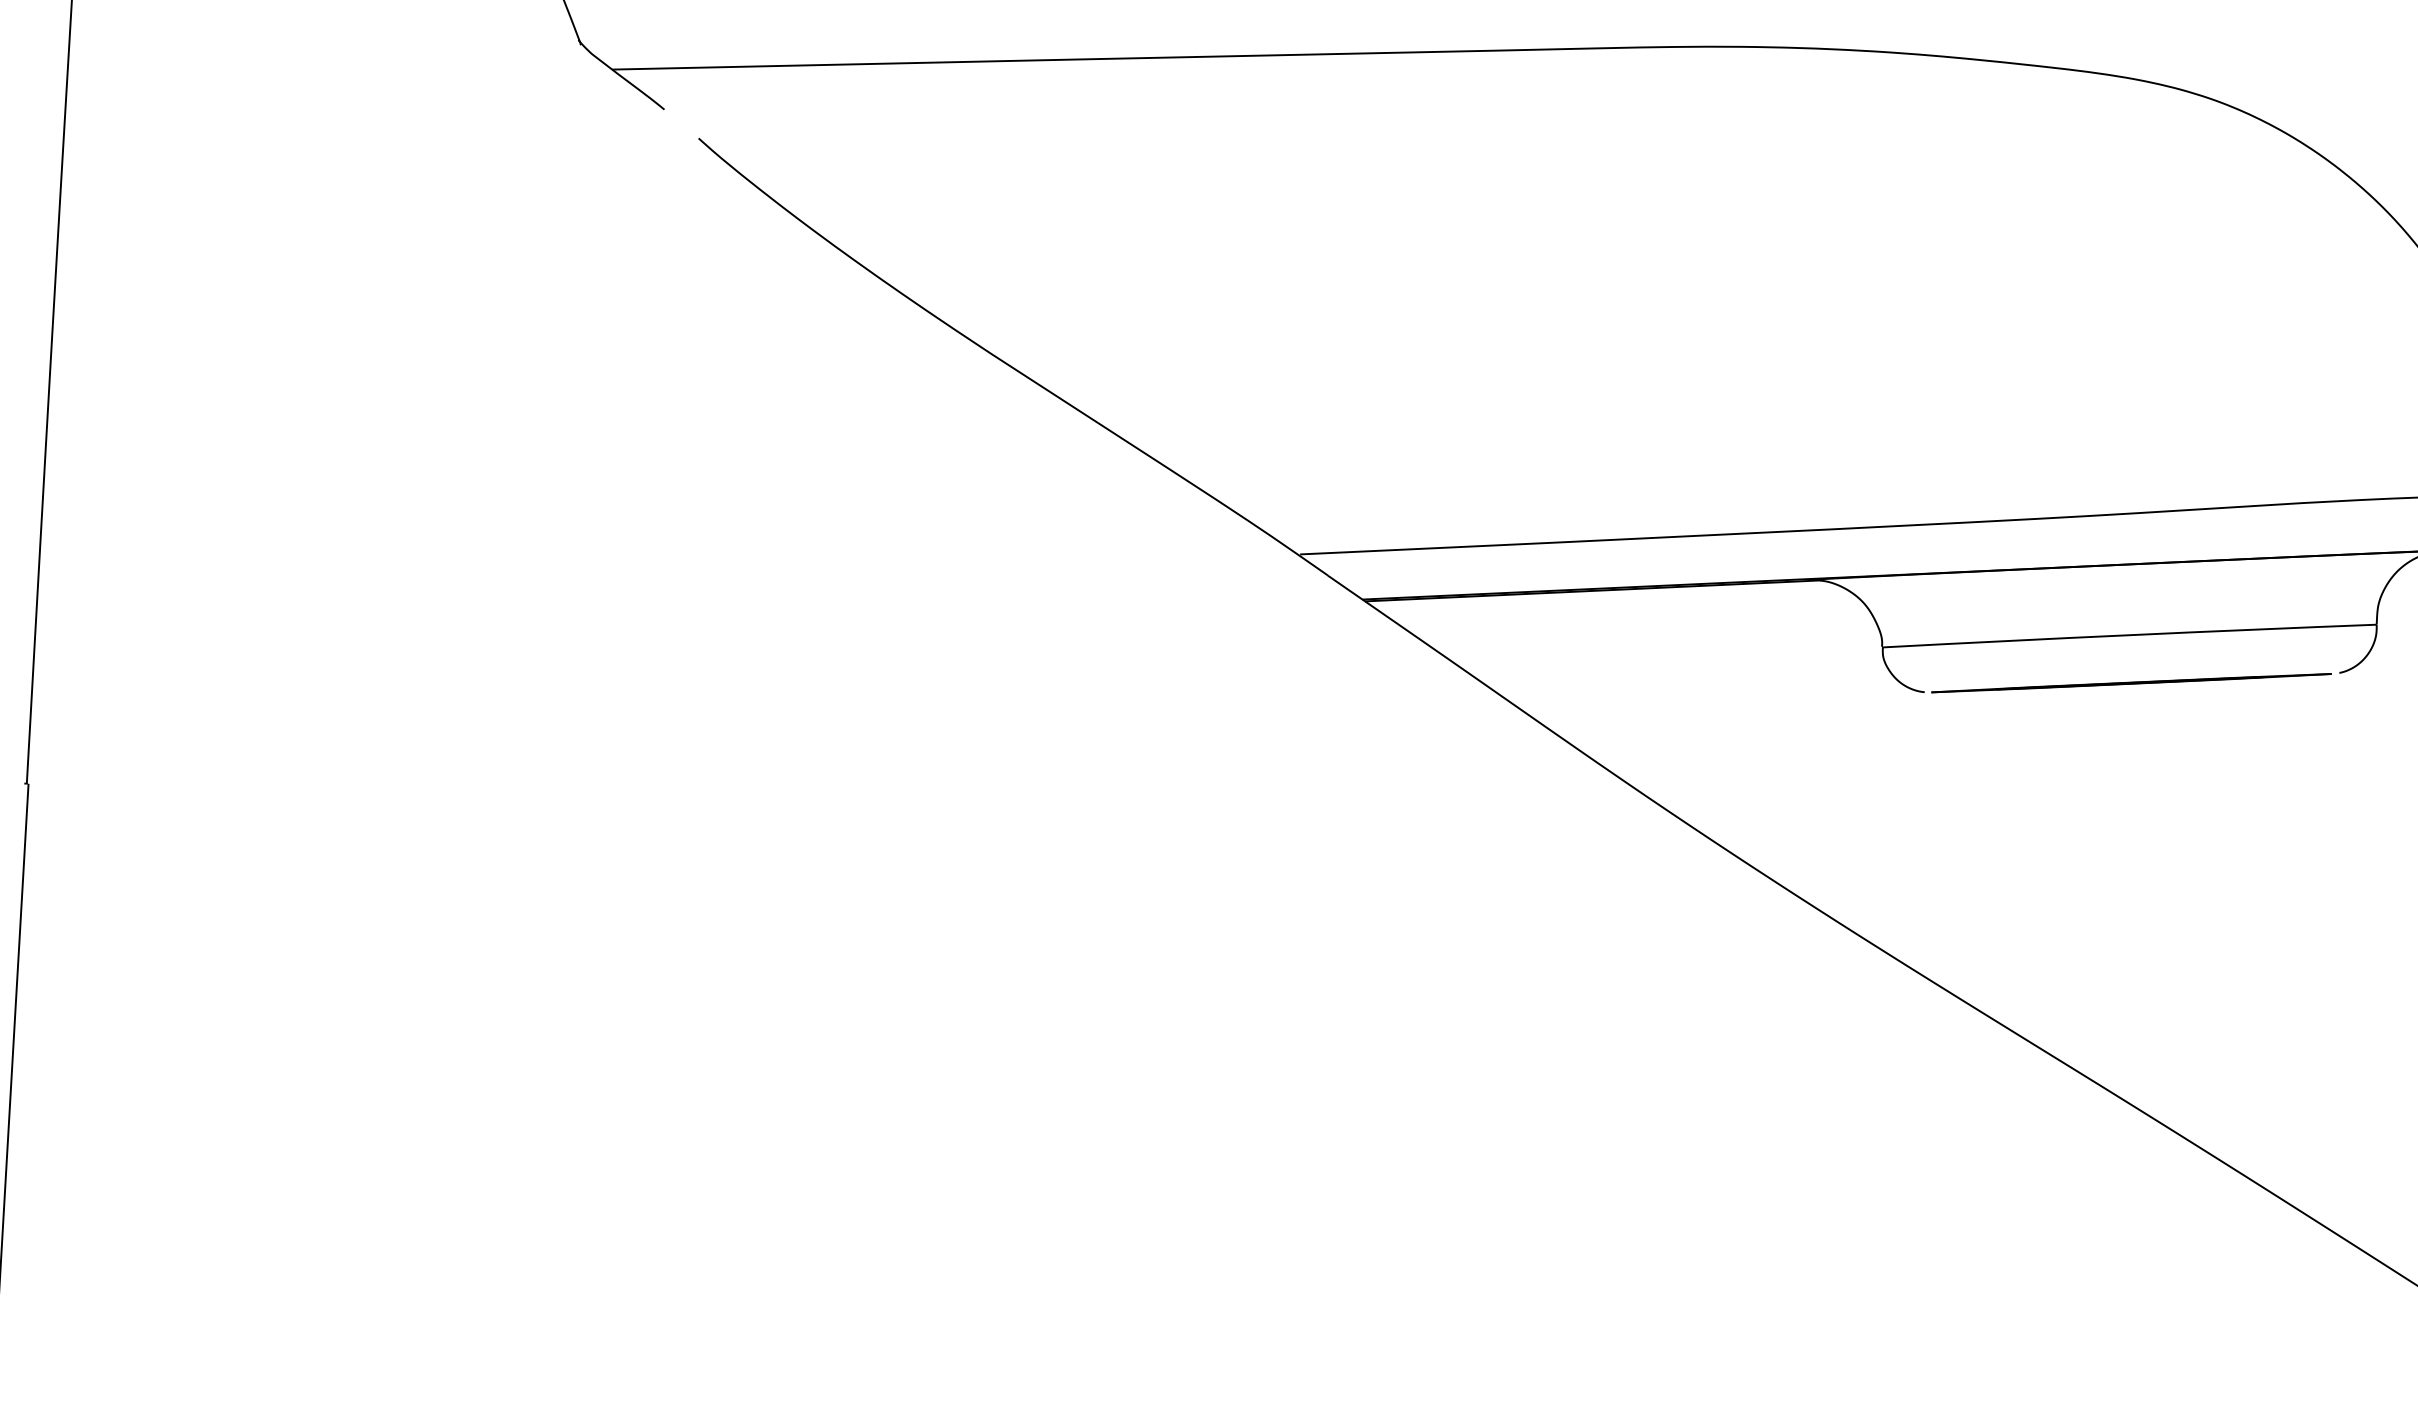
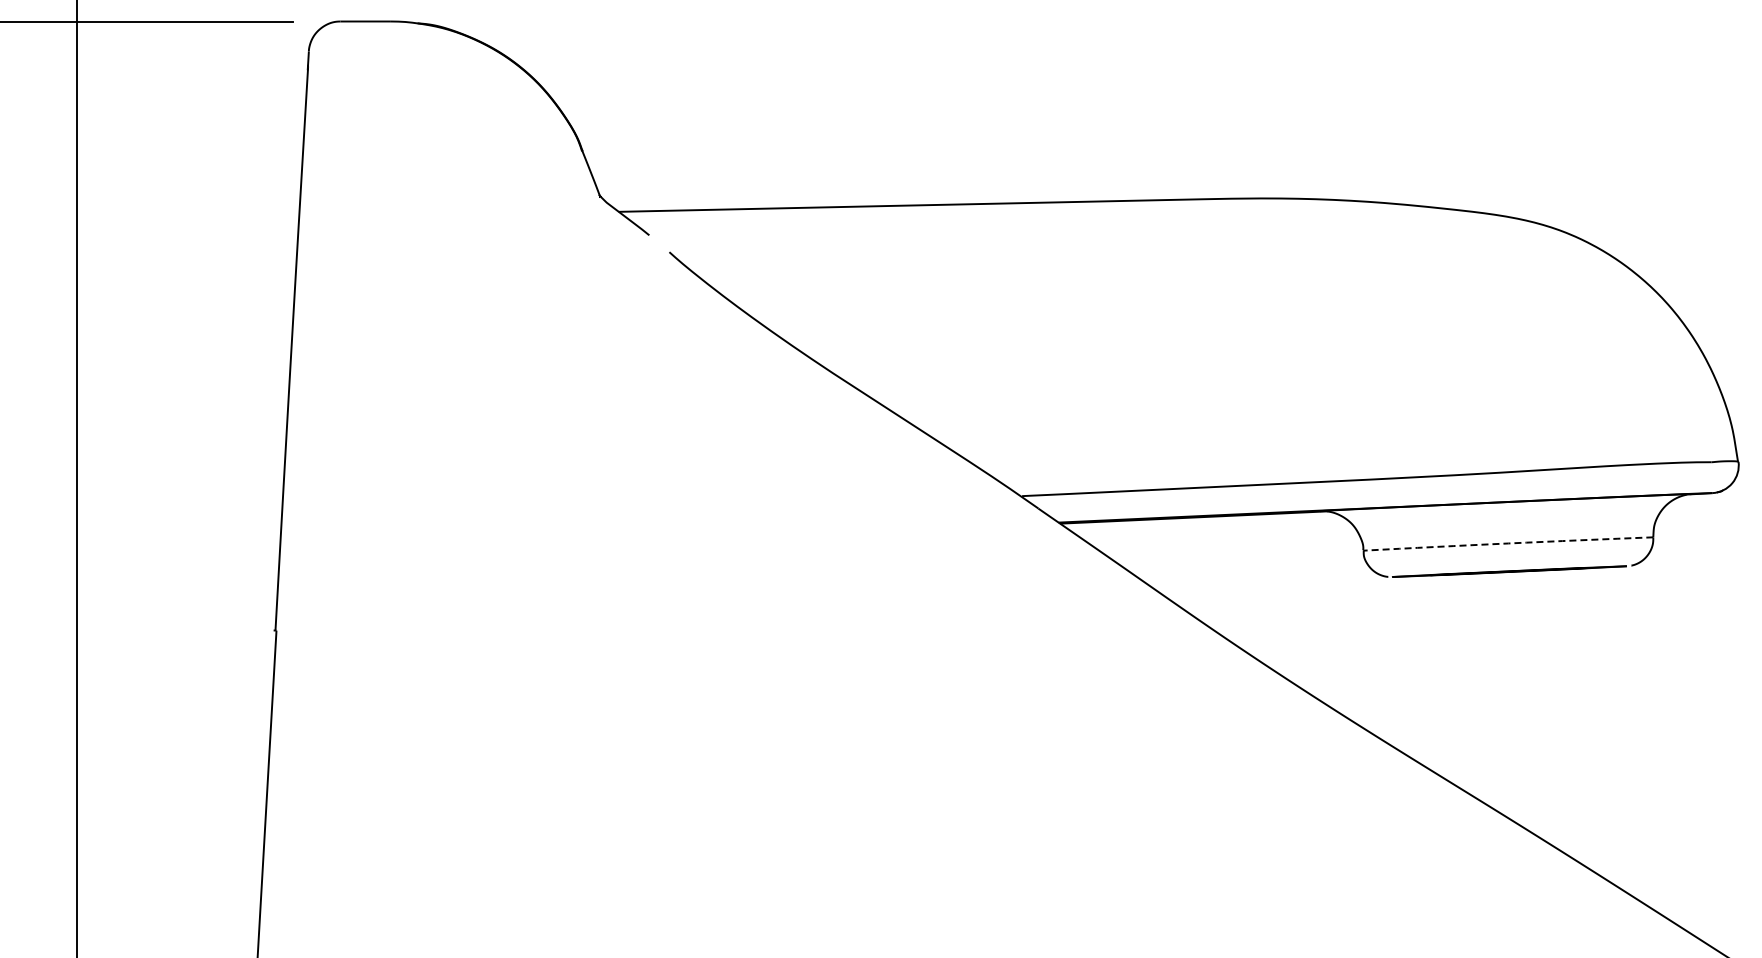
arc: (2129, 635) -> (1508, 543), solid -> dashed

